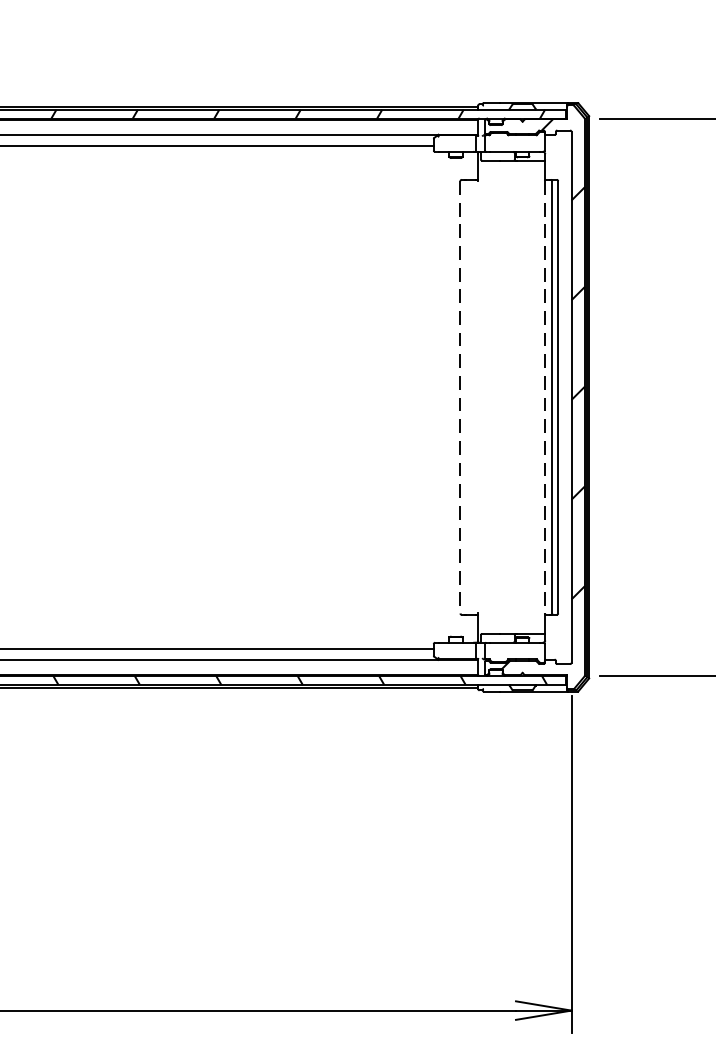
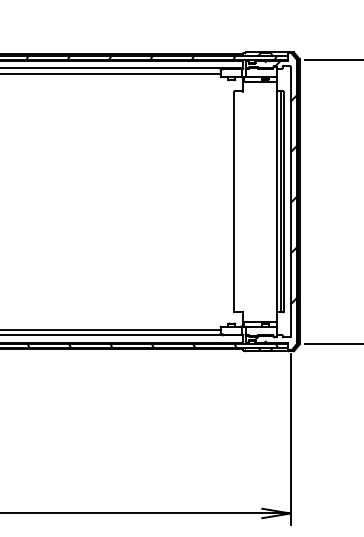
line: (461, 396) -> (234, 201), dashed -> solid
line: (543, 396) -> (276, 201), dashed -> solid

